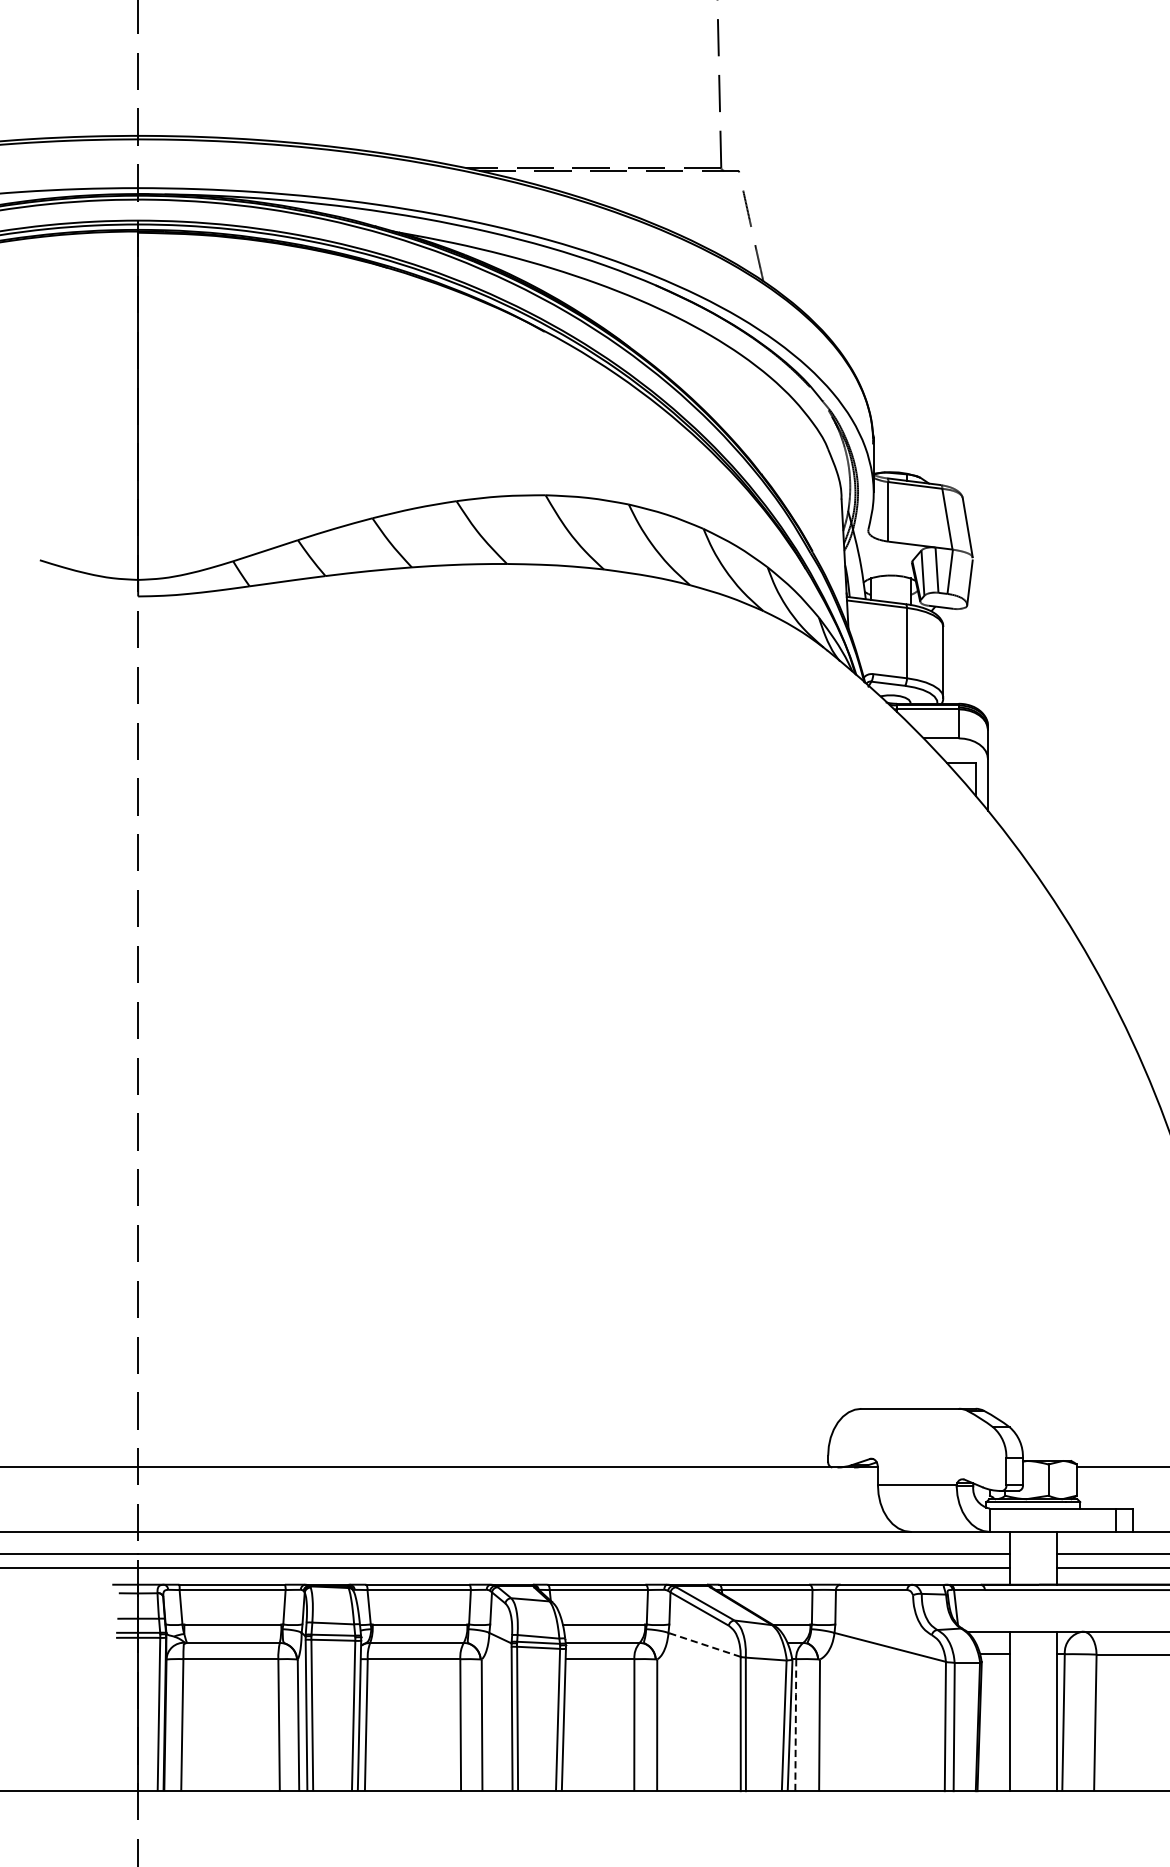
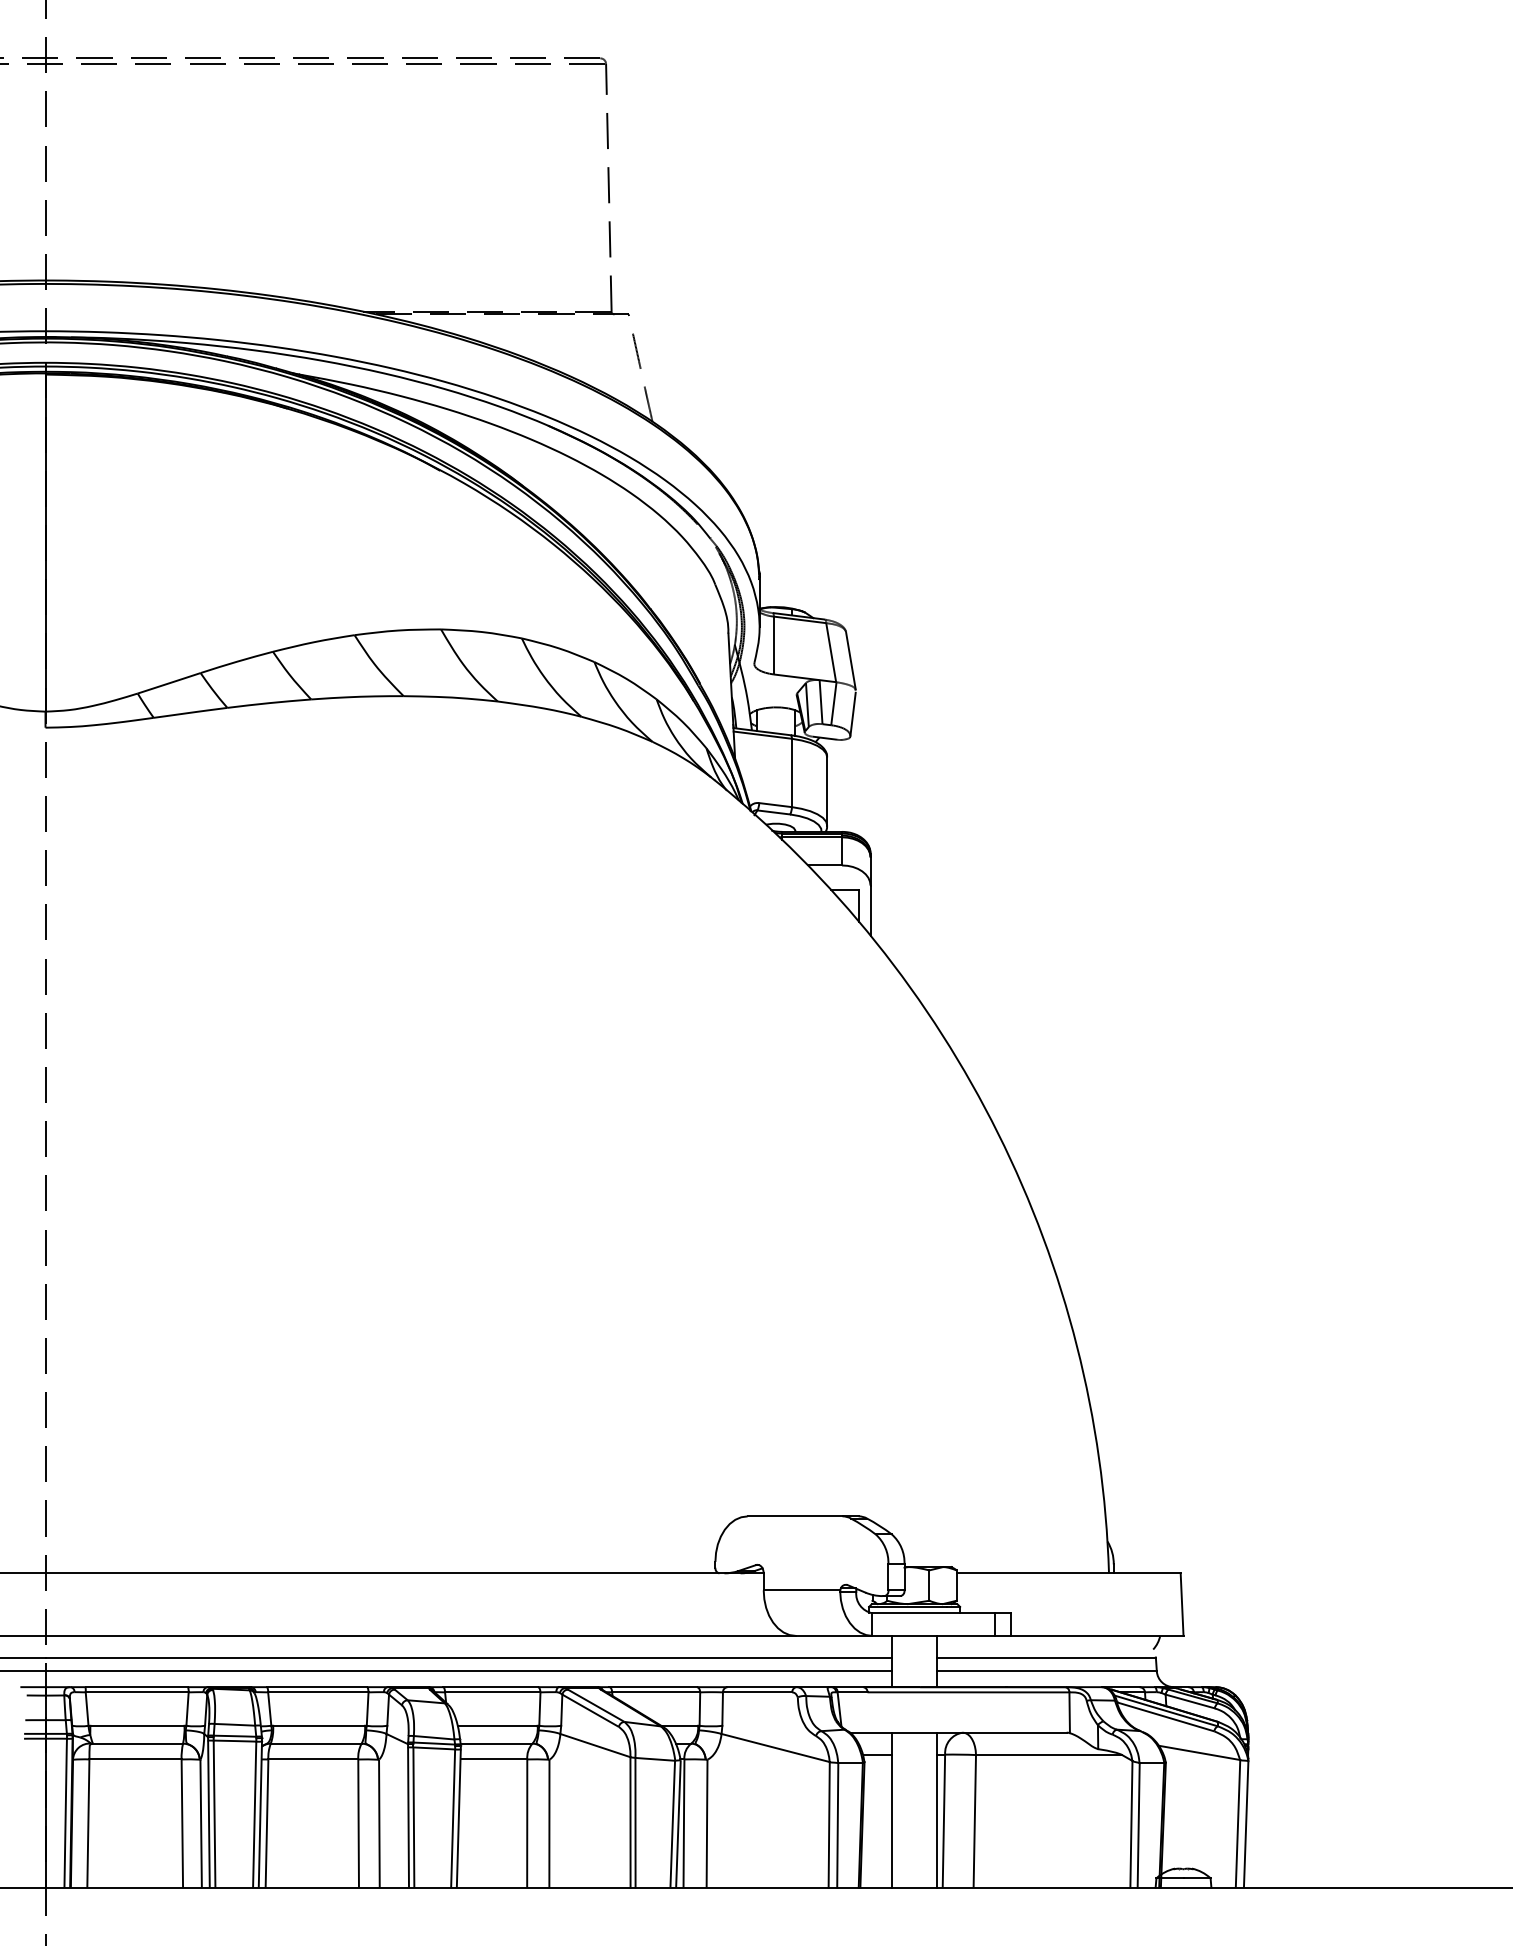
line: (704, 1644) -> (595, 1745), dashed -> solid
line: (795, 1725) -> (683, 1823), dashed -> solid

